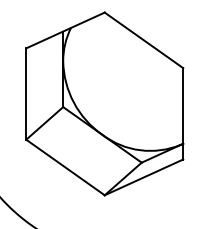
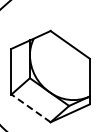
line: (64, 167) -> (30, 108), solid -> dashed

